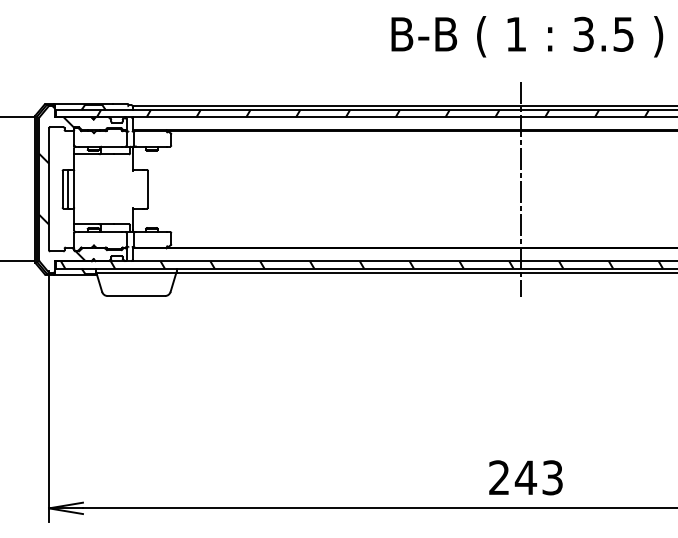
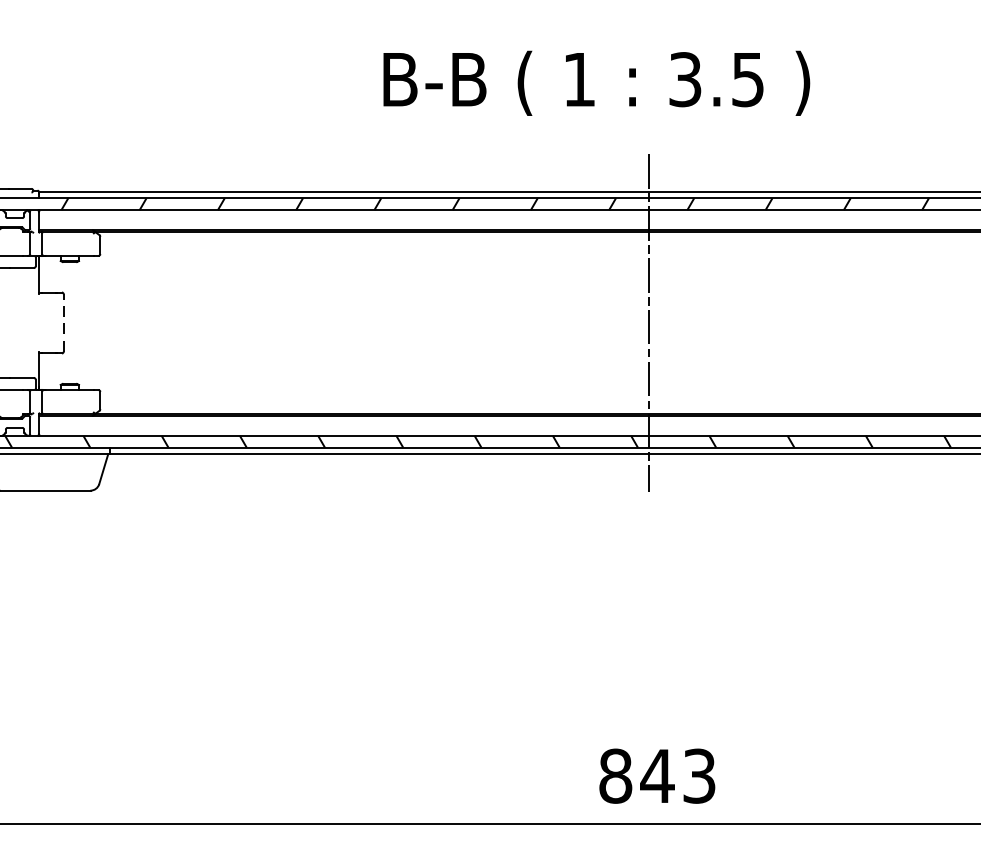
text: (527, 36) -> (597, 82), moved
line: (148, 188) -> (64, 321), solid -> dashed
text: (499, 477) -> (615, 775), 243 -> 843

